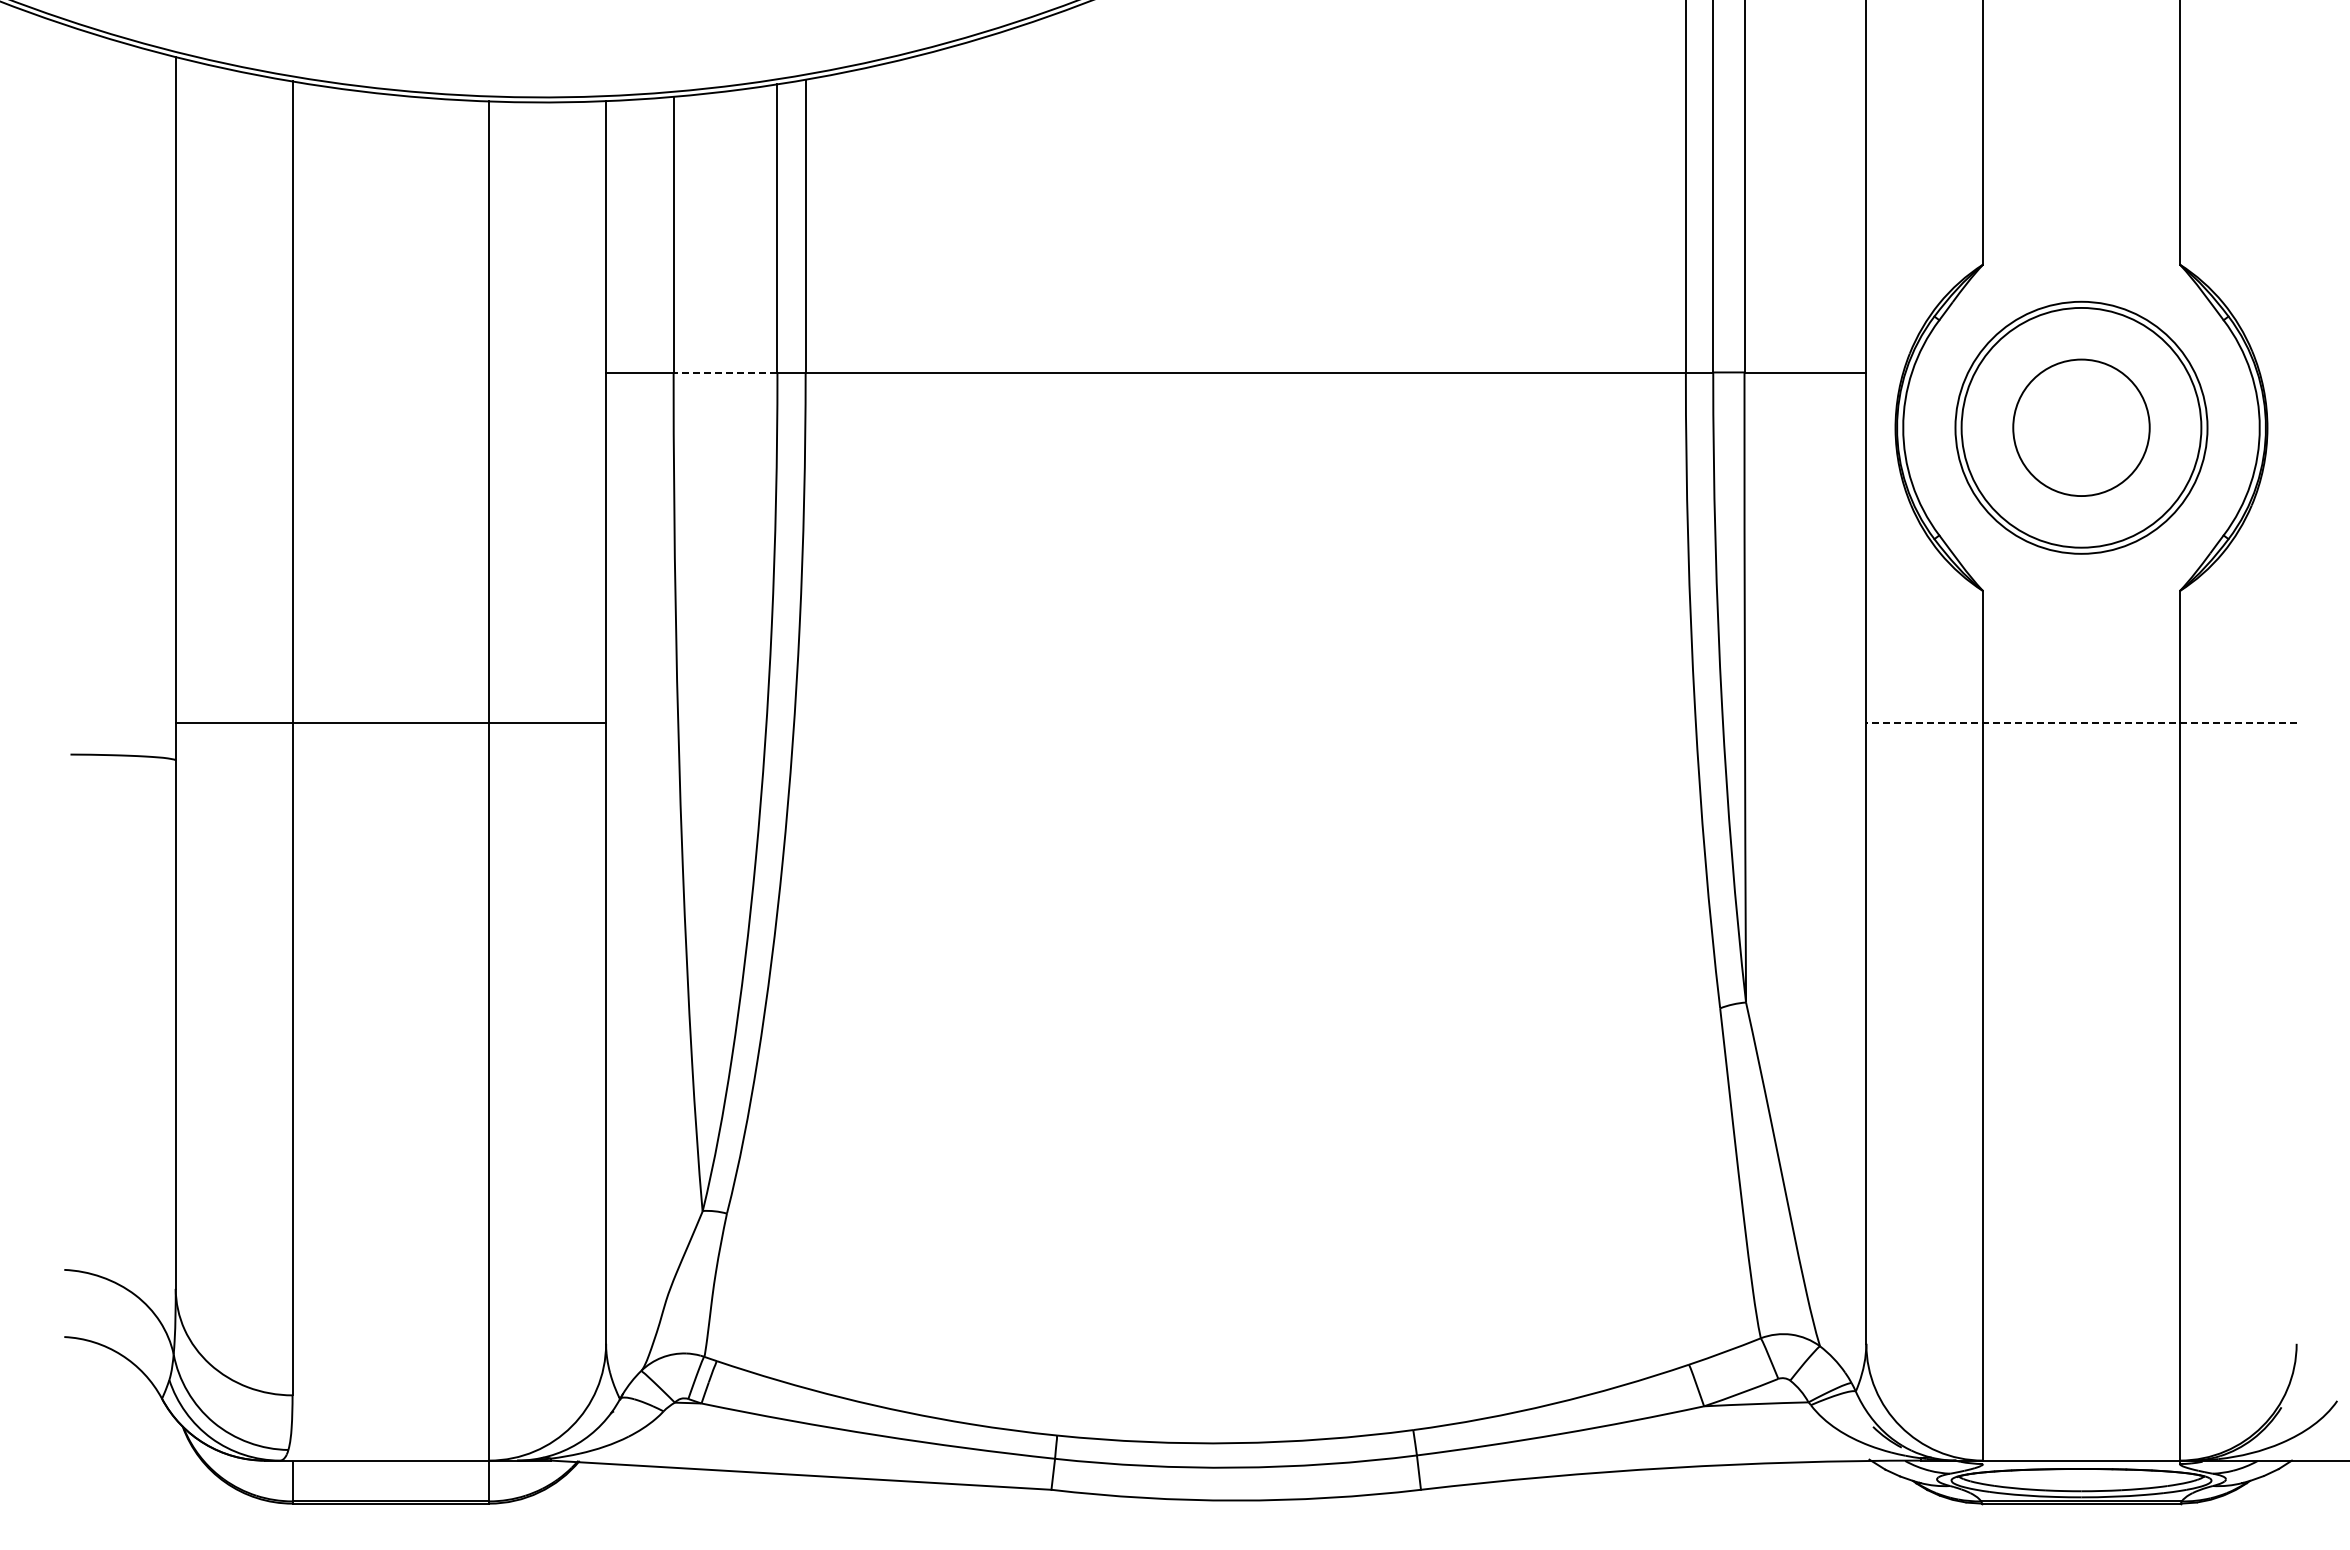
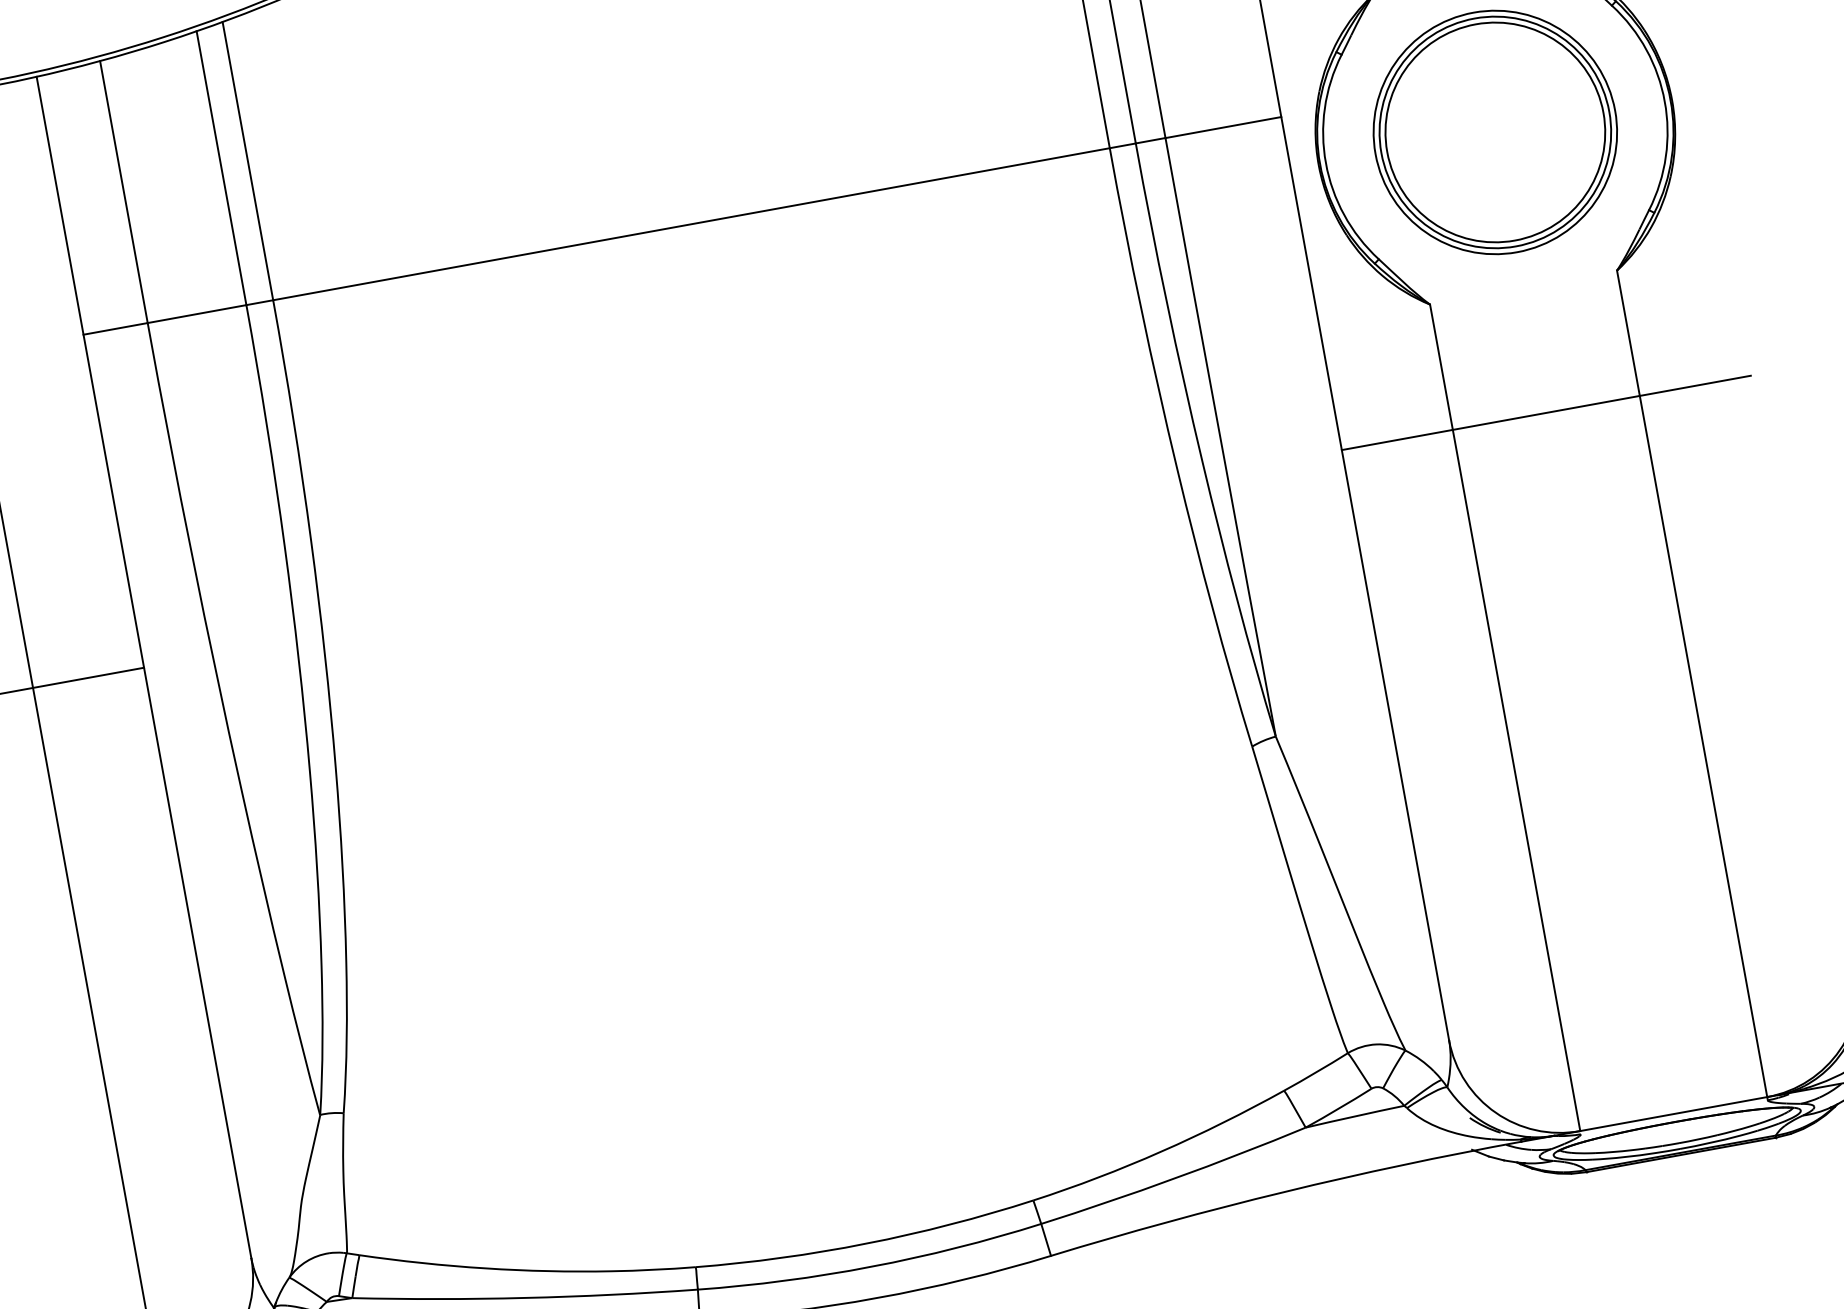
line: (725, 372) -> (197, 314), dashed -> solid
circle: (2081, 427) -> (1495, 132), size x1.67
line: (2081, 722) -> (1546, 412), dashed -> solid

